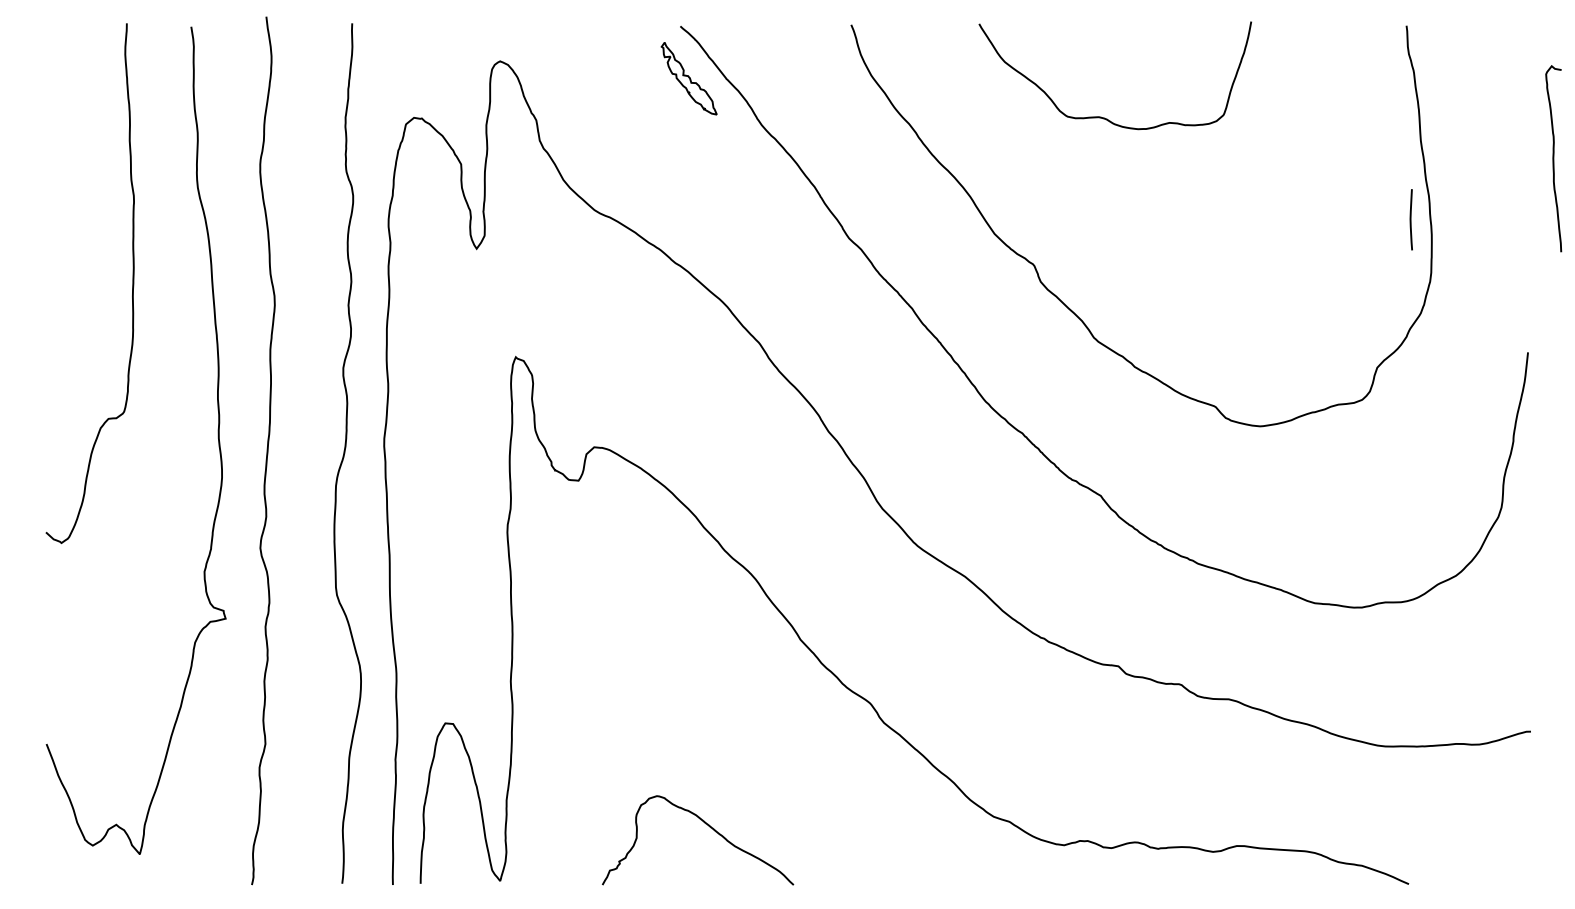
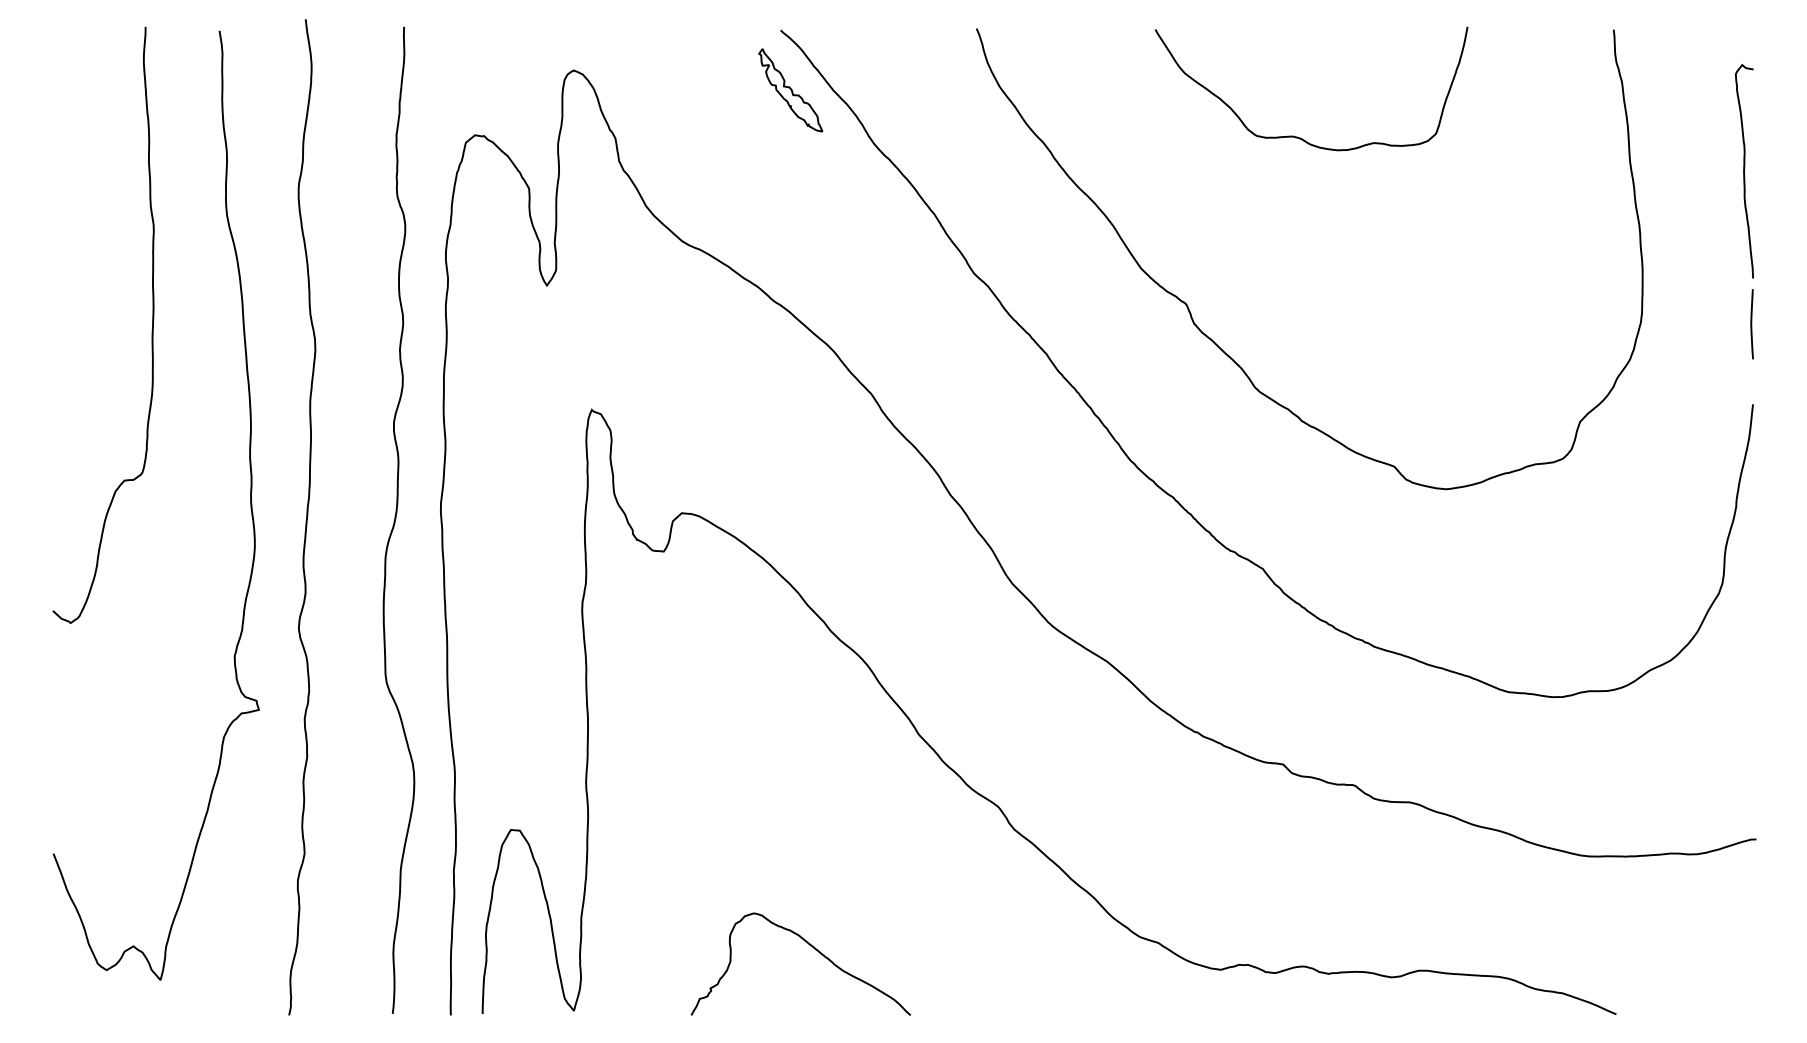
curve: (1103, 117) -> (1297, 136), moved
curve: (1553, 158) -> (1744, 171), moved
line: (1410, 220) -> (1751, 324), moved

